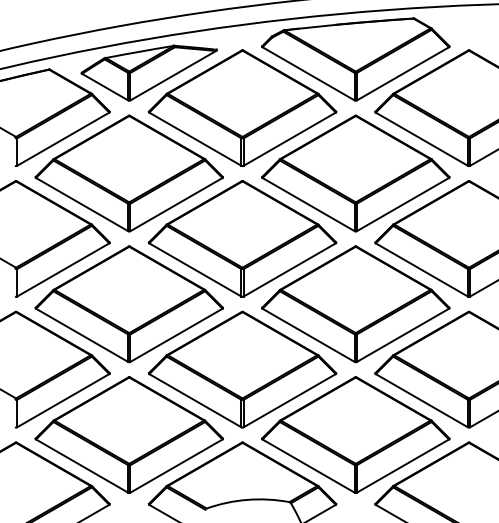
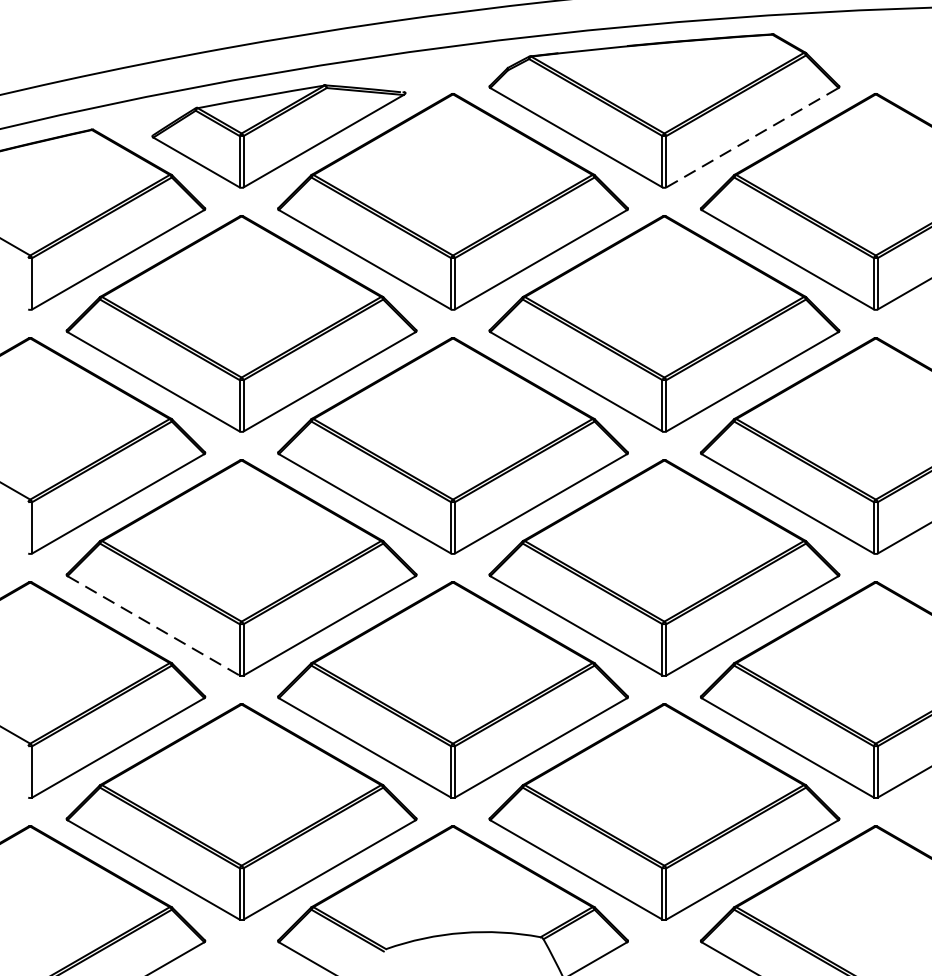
line: (403, 73) -> (753, 137), solid -> dashed
line: (82, 335) -> (154, 626), solid -> dashed

